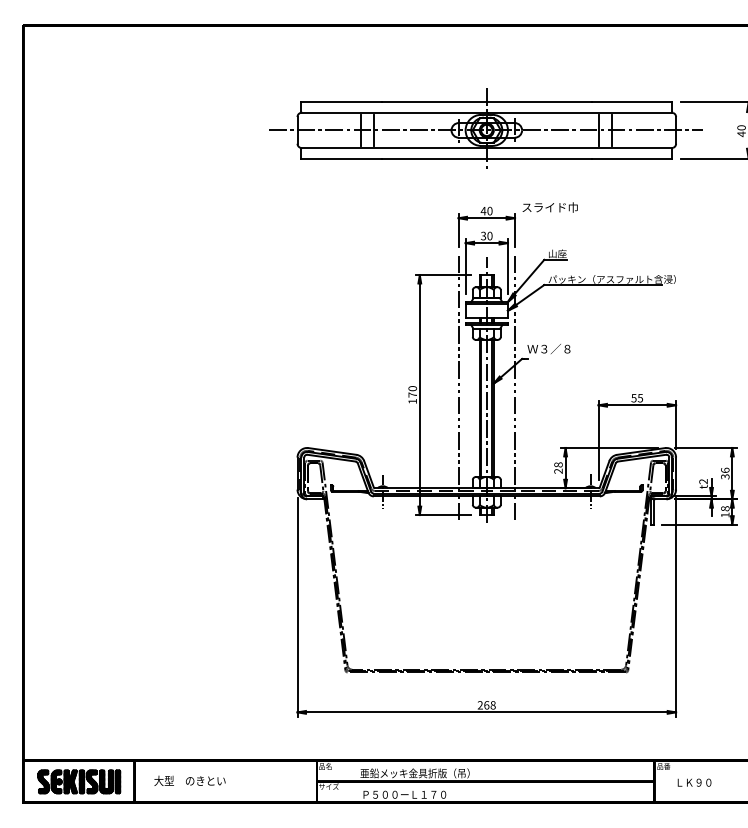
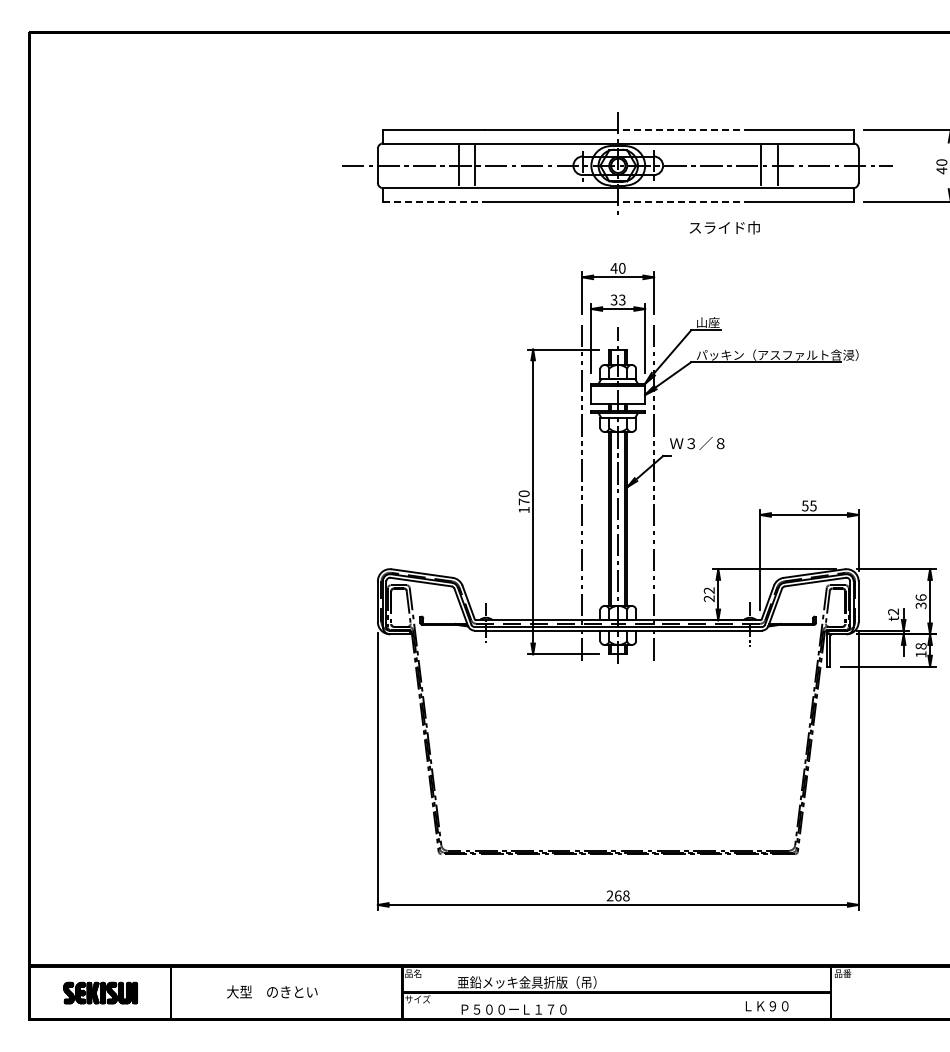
line: (538, 101) -> (684, 129), solid -> dashed
line: (342, 158) -> (434, 201), solid -> dashed
line: (538, 158) -> (684, 201), solid -> dashed
text: (549, 207) -> (724, 227), moved
text: (490, 235) -> (622, 299), 30 -> 33
text: (557, 464) -> (708, 590), 28 -> 22
text: (190, 780) -> (272, 991), moved
part: (79, 781) -> (100, 992), size x0.7
text: (694, 782) -> (766, 1006), moved

